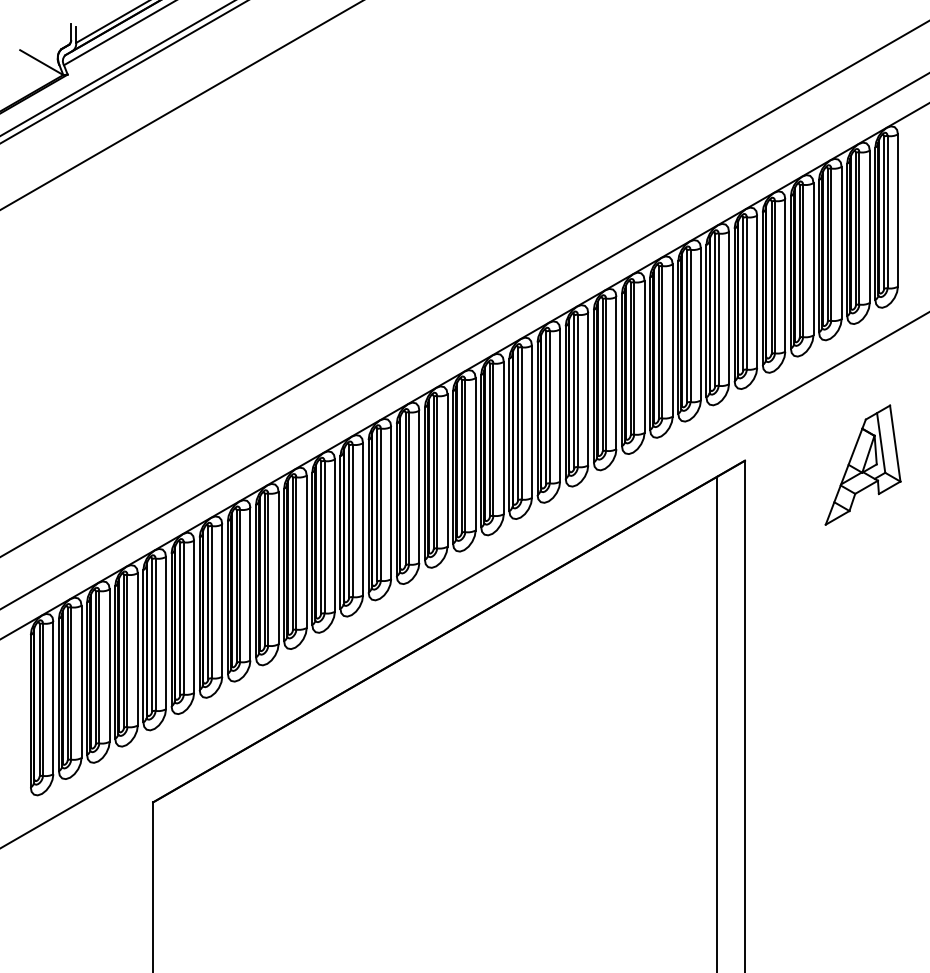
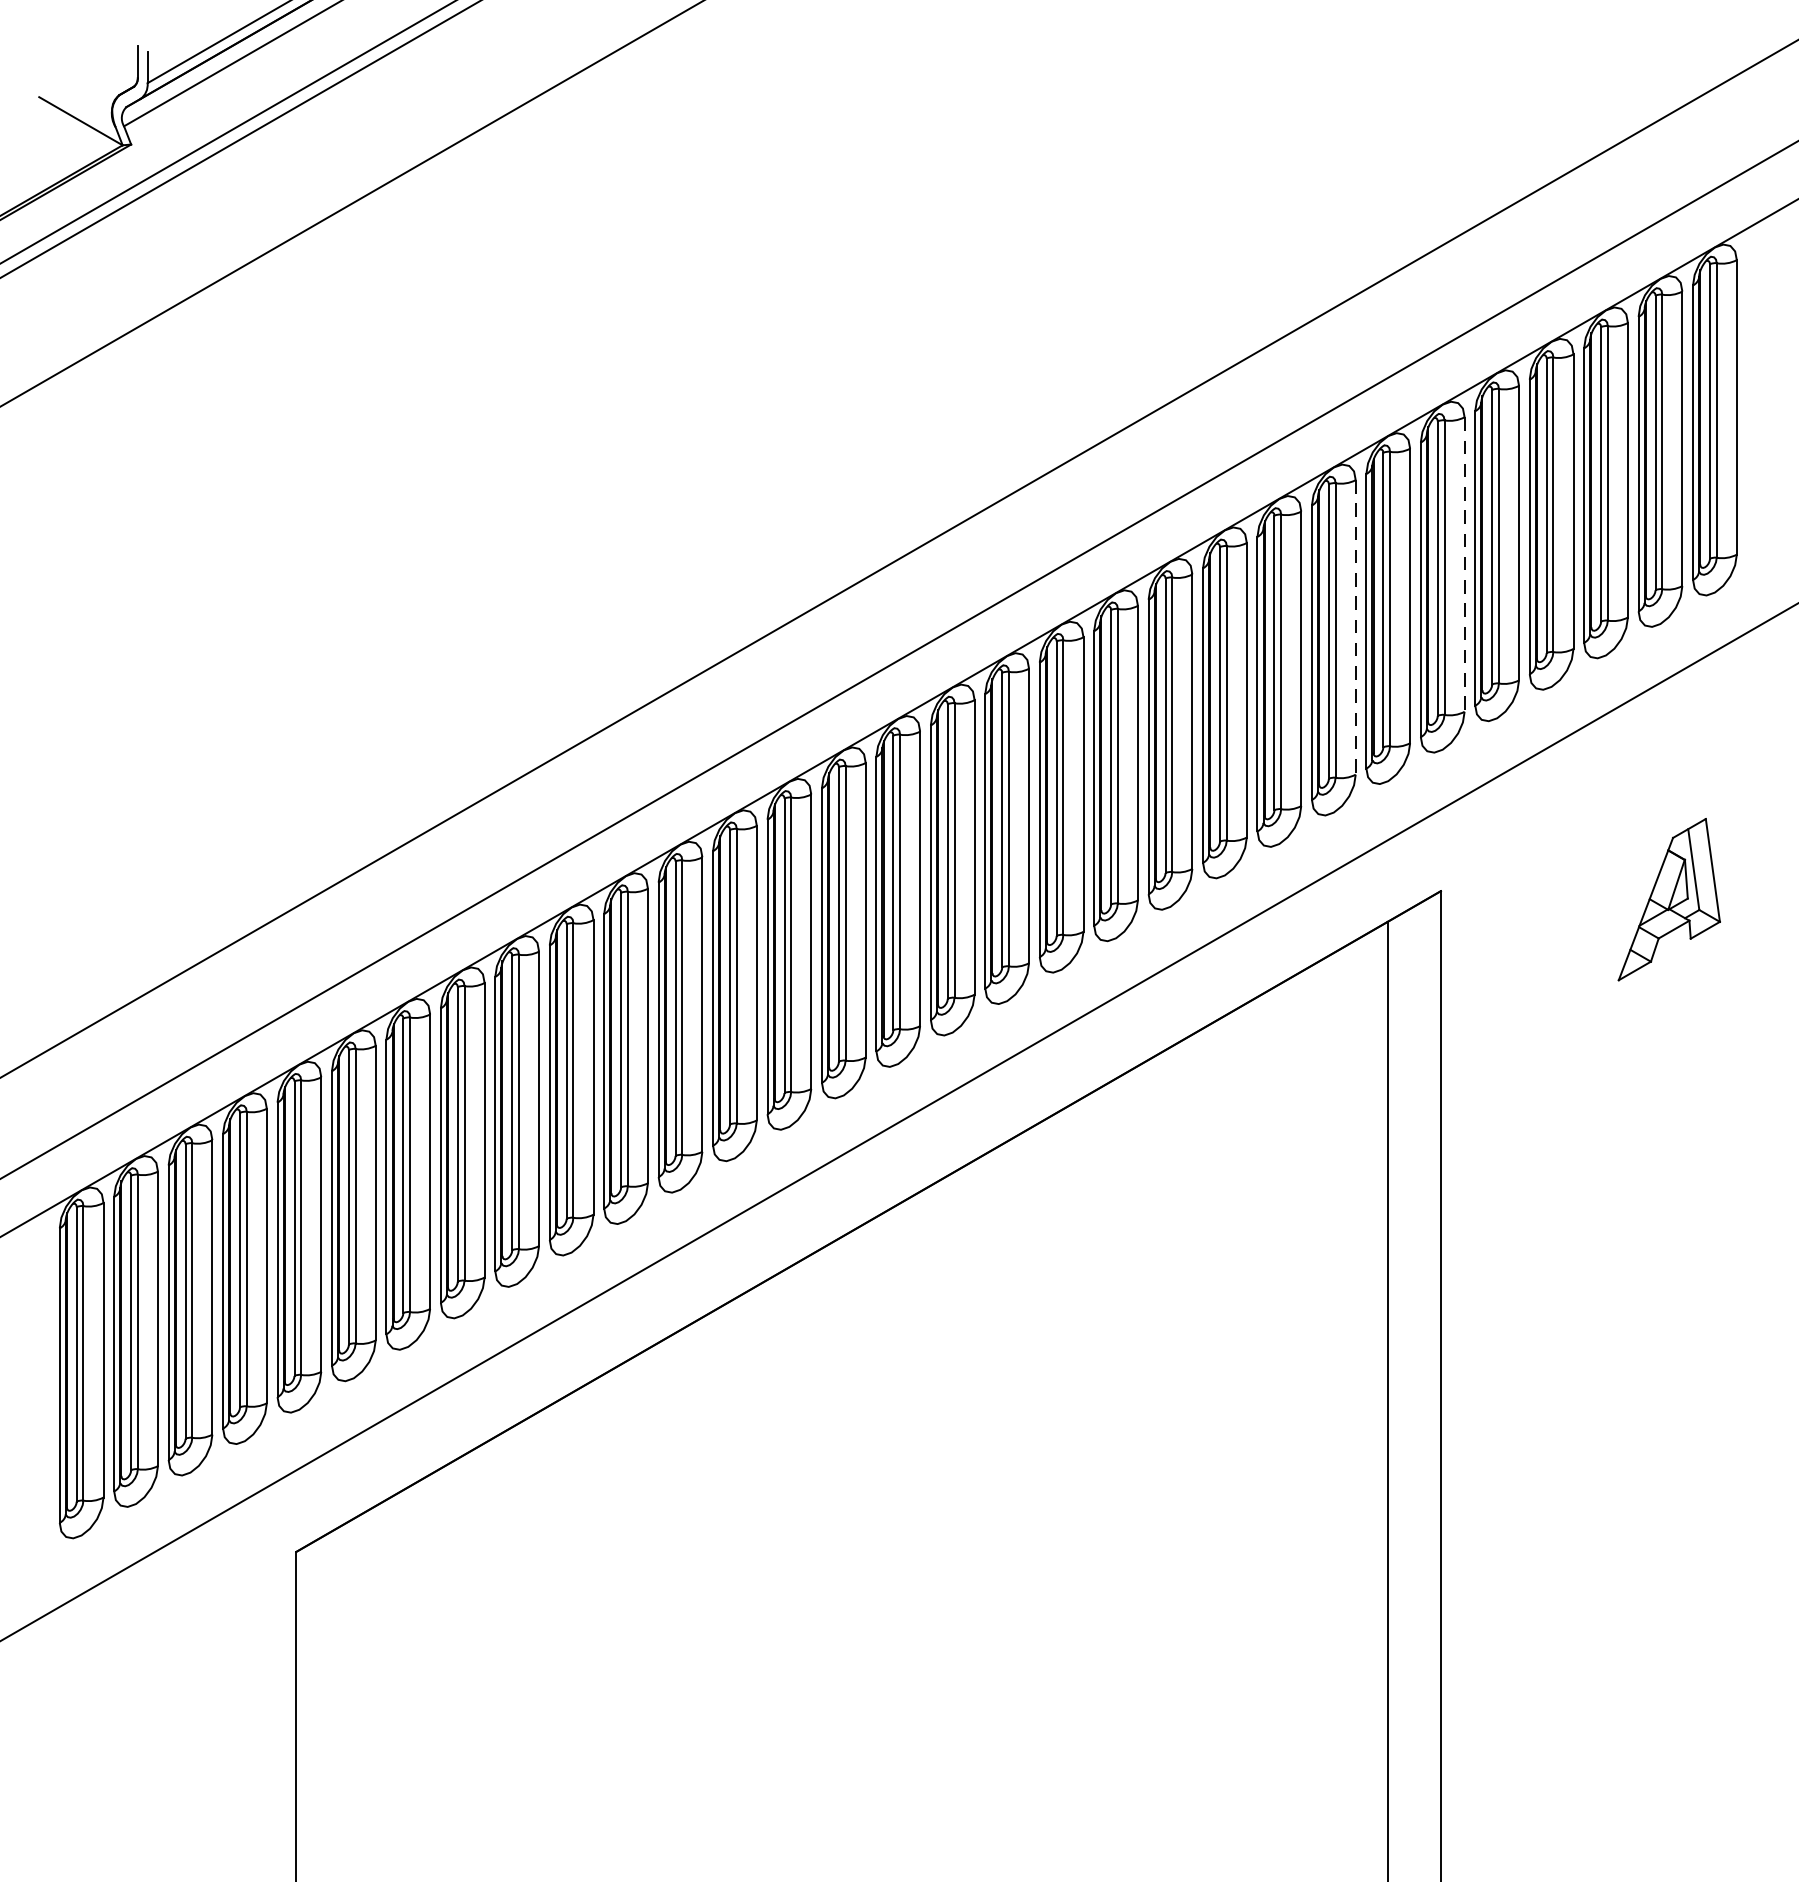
line: (757, 292) -> (1465, 565), solid -> dashed
line: (700, 324) -> (1354, 627), solid -> dashed
part: (862, 464) -> (1668, 898), size x0.7

